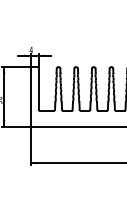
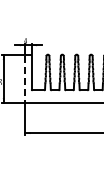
line: (31, 97) -> (25, 79), solid -> dashed

